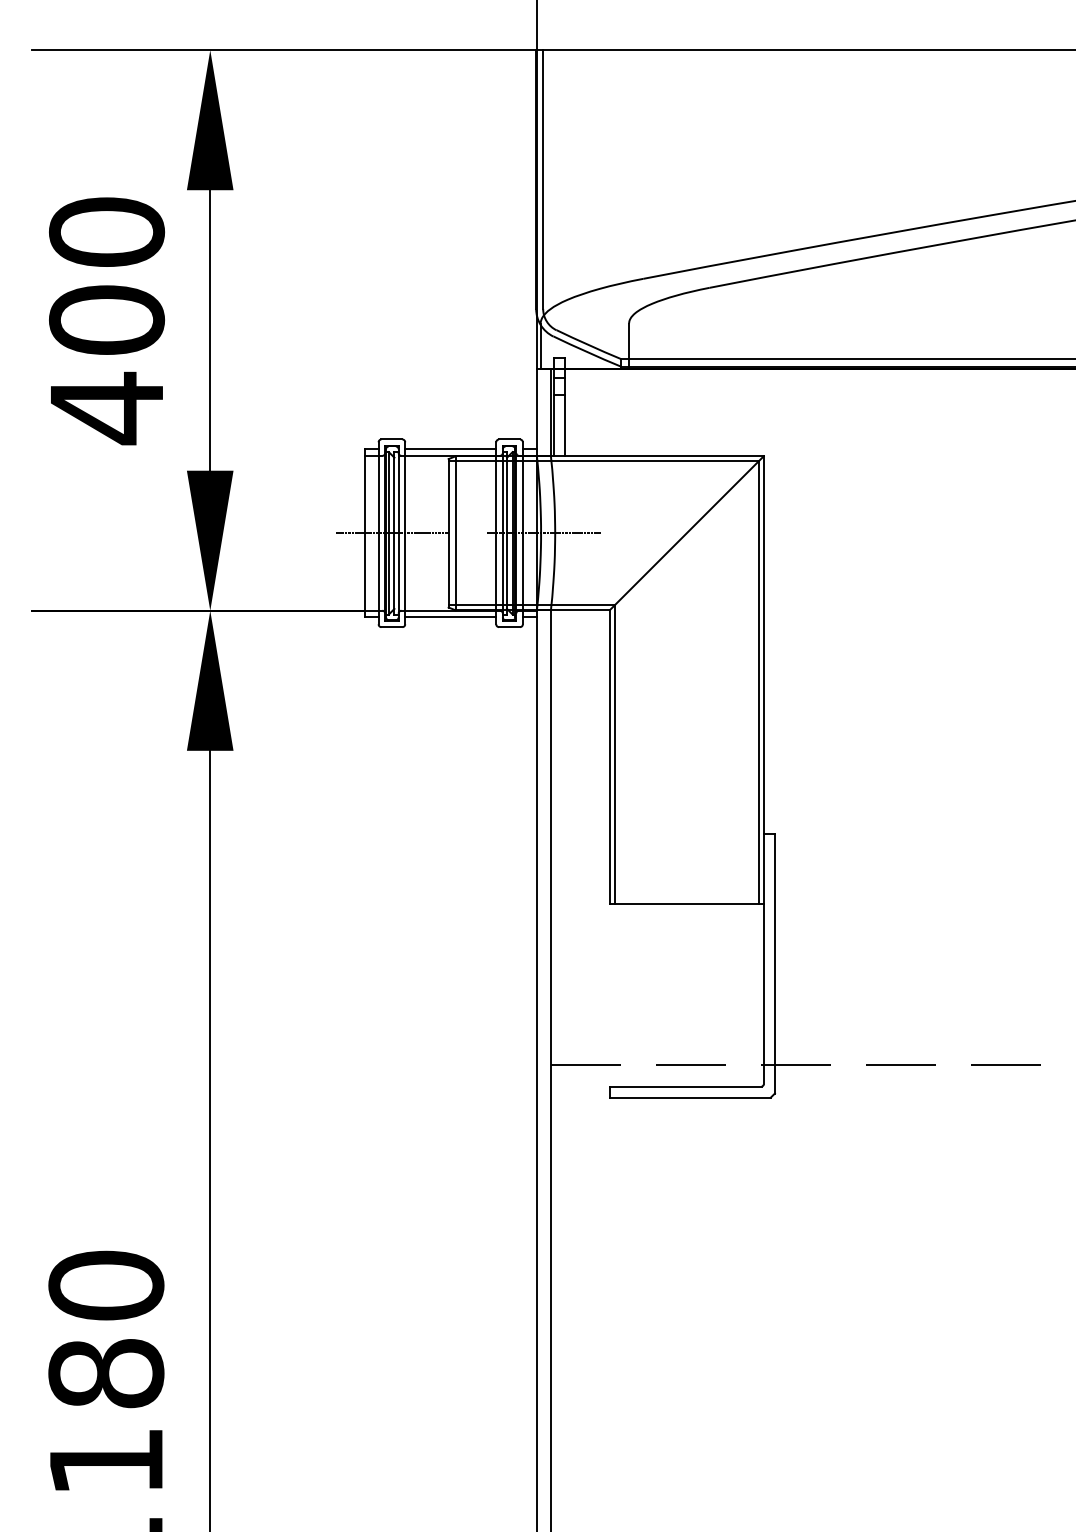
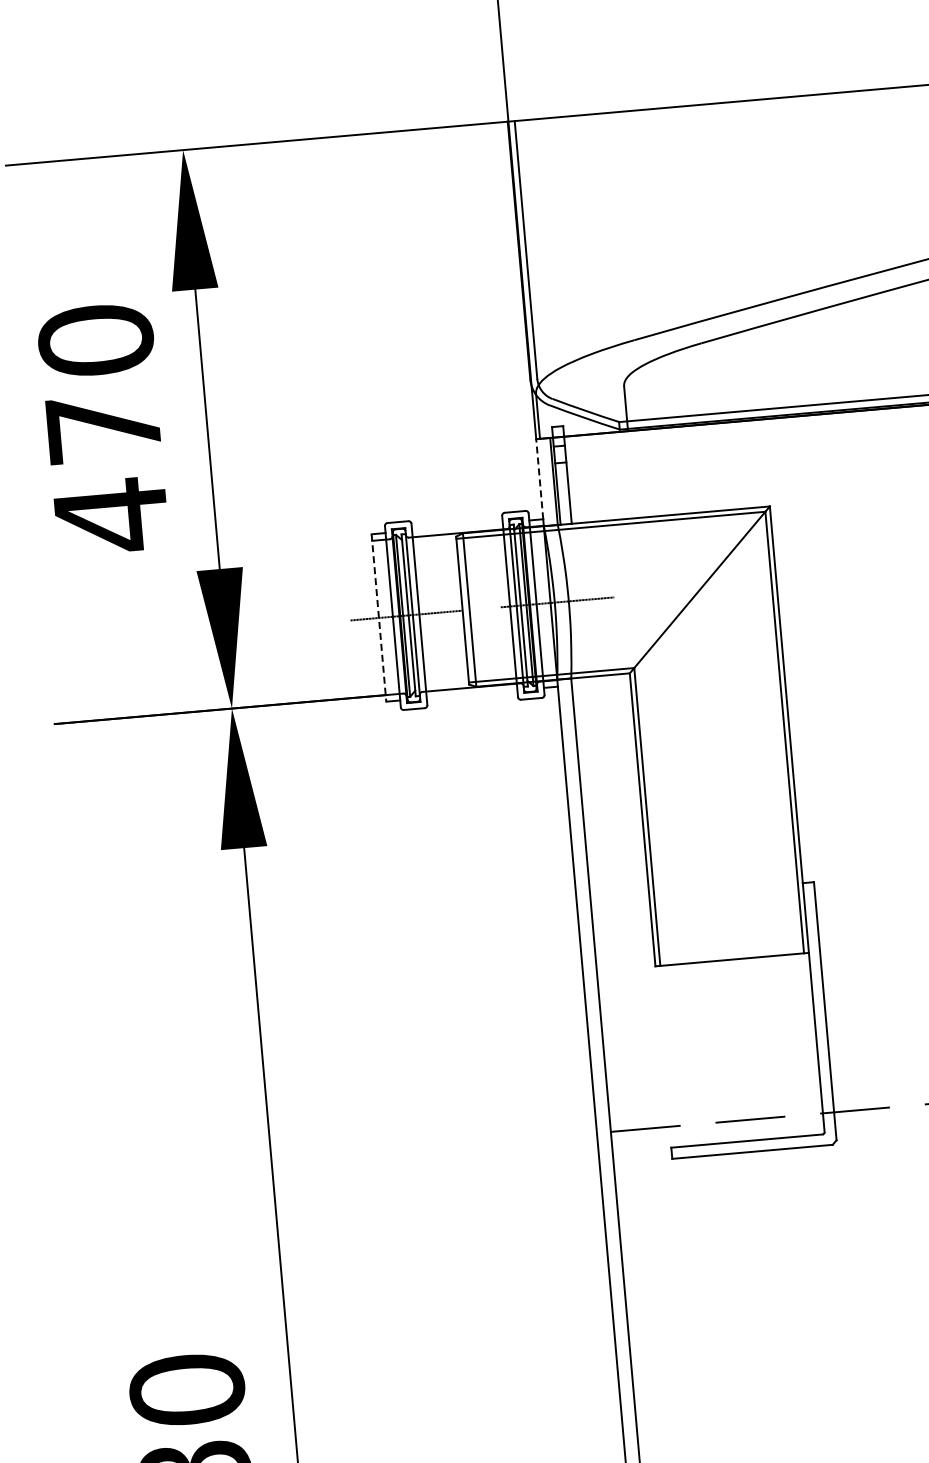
text: (107, 319) -> (104, 427), 400 -> 470
line: (536, 408) -> (539, 478), solid -> dashed
line: (450, 449) -> (457, 526), removed
line: (364, 533) -> (378, 618), solid -> dashed
line: (450, 617) -> (471, 694), removed

